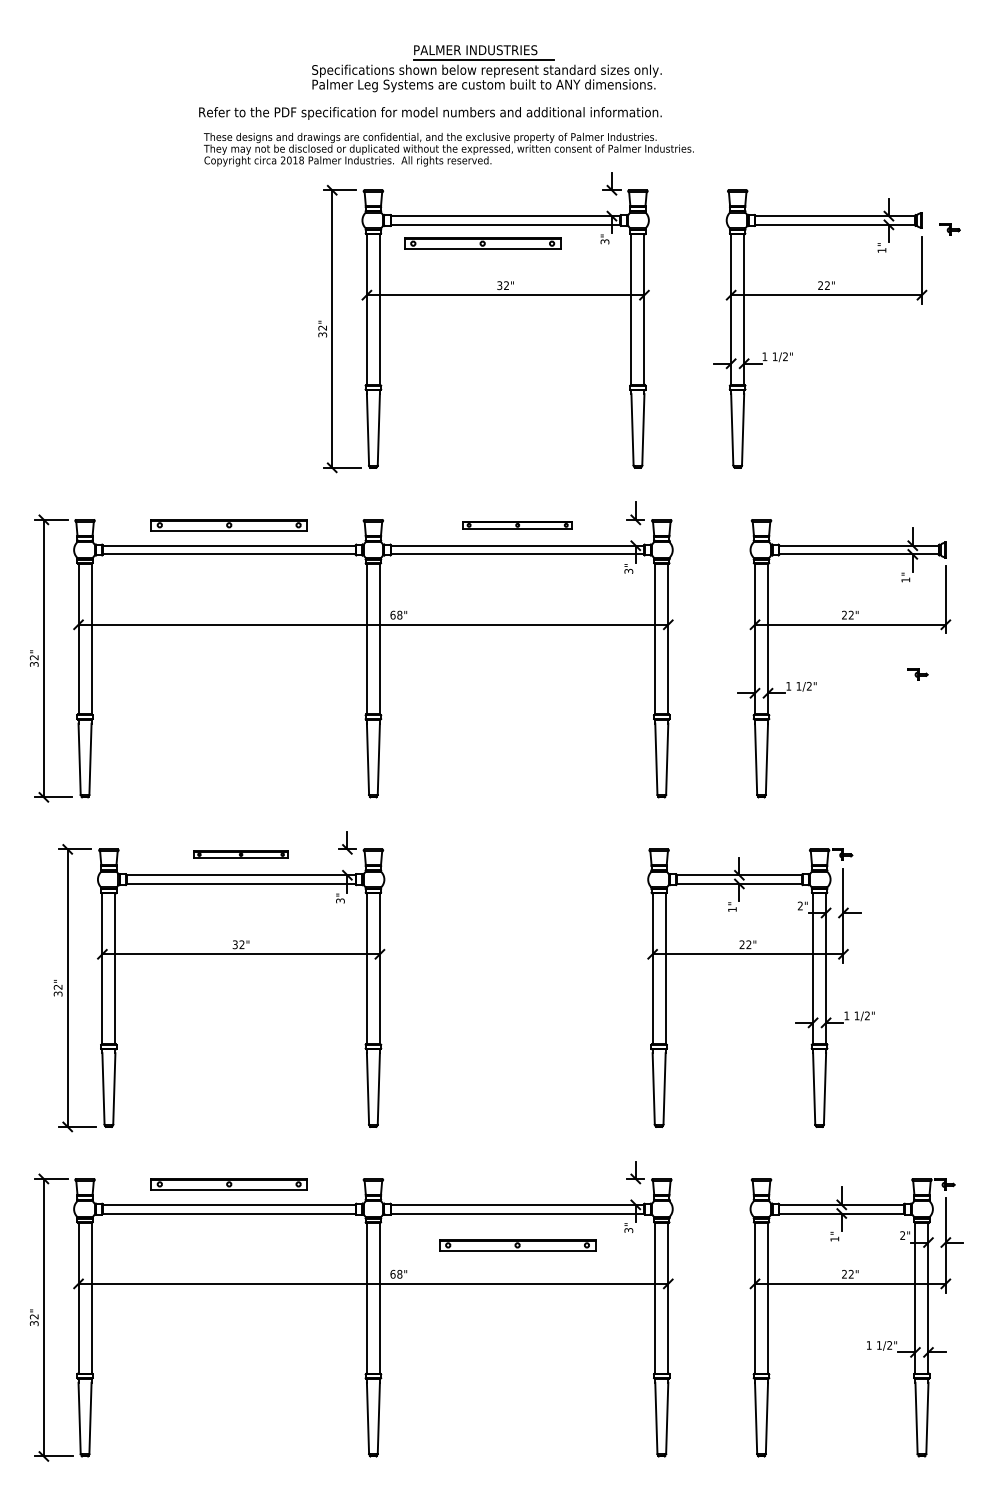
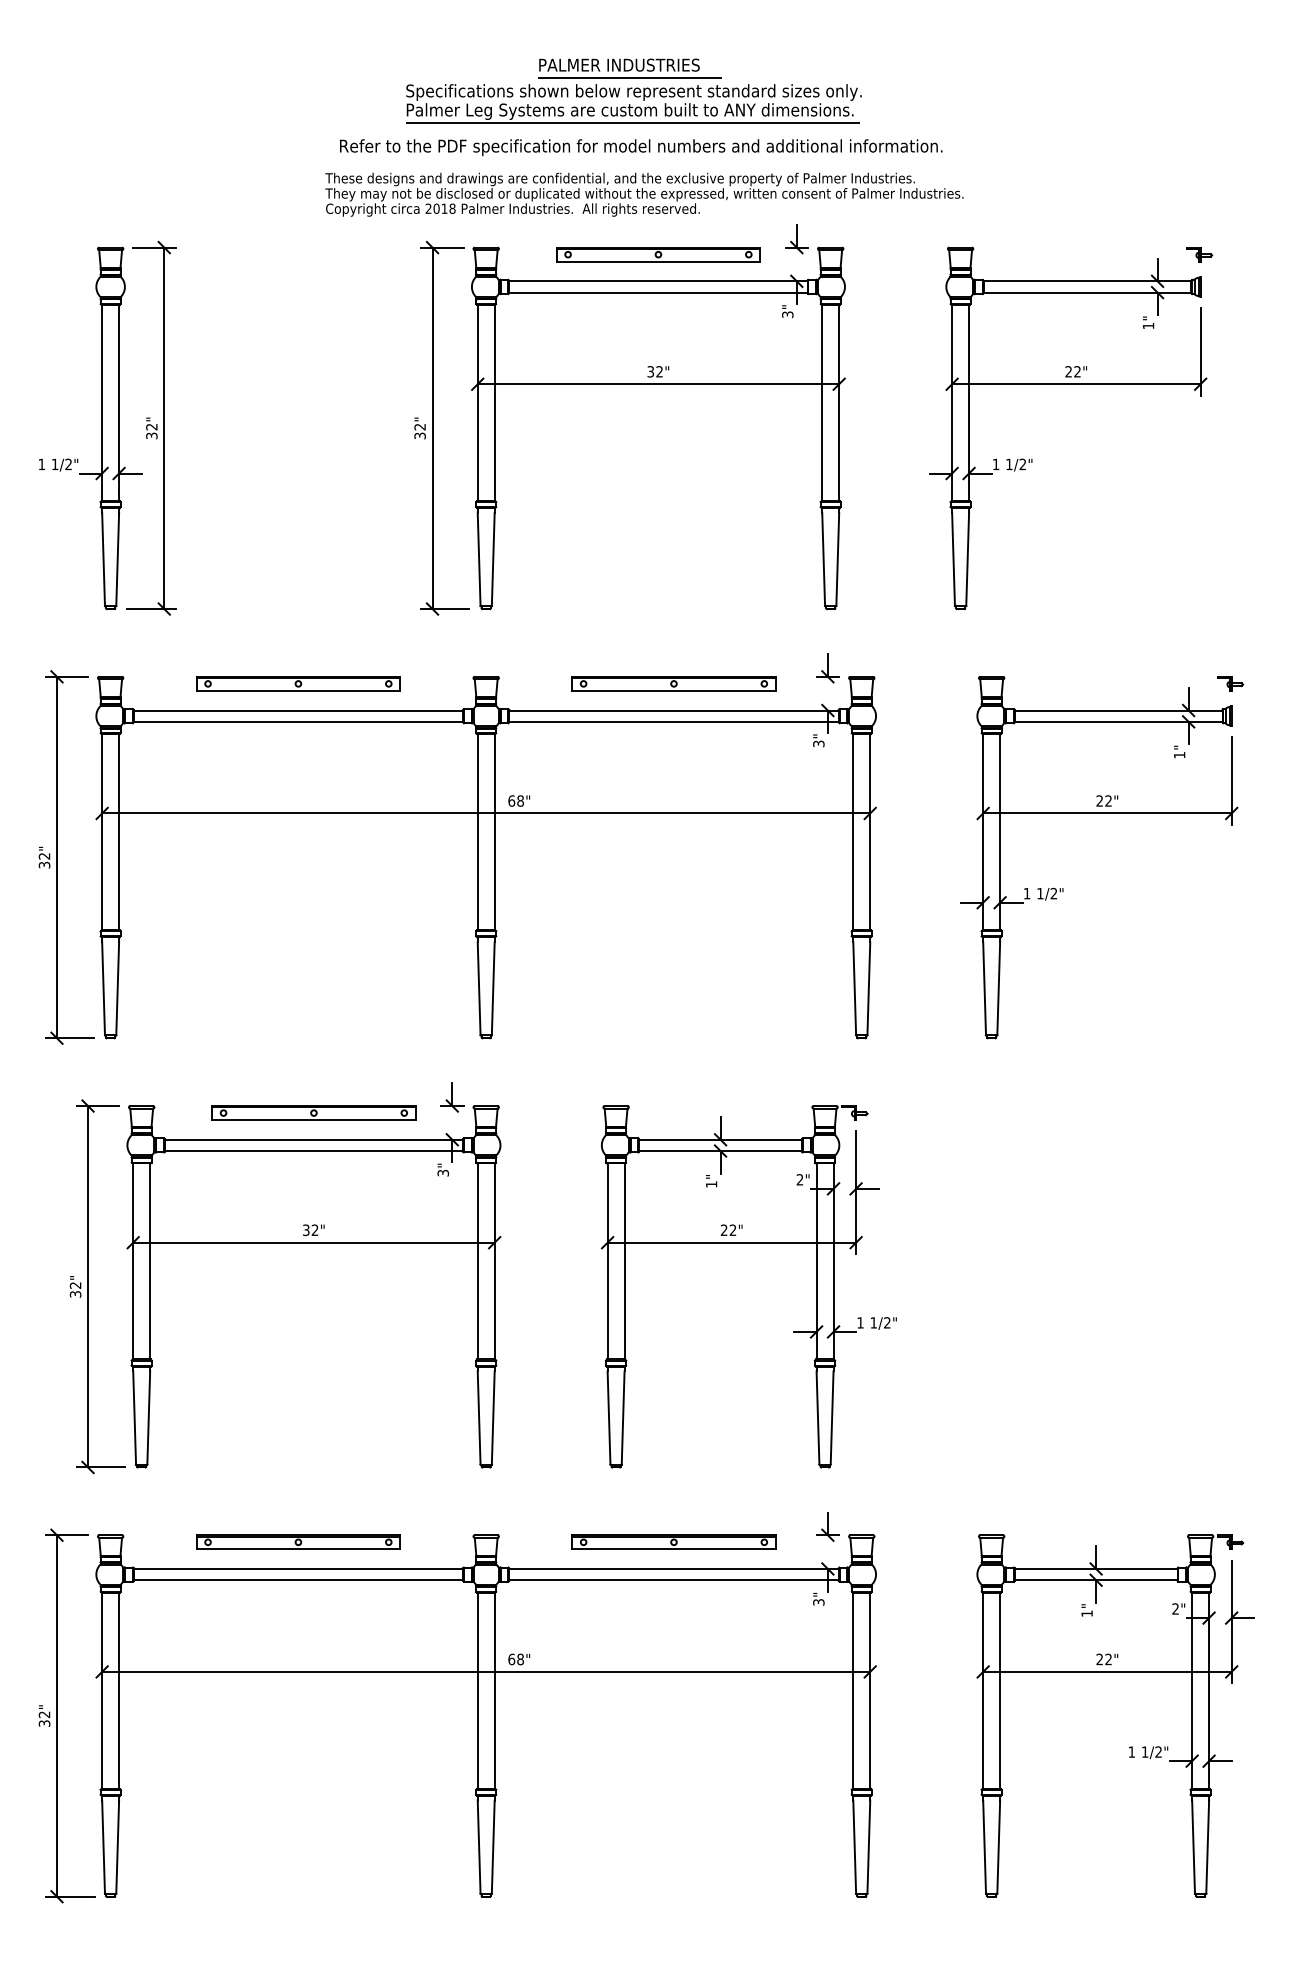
line: (485, 94) -> (632, 122), added
text: (430, 113) -> (641, 147), moved
text: (448, 149) -> (643, 194), moved
part: (949, 229) -> (1198, 254), moved
part: (482, 243) -> (658, 254), moved
part: (82, 329) -> (107, 428), added
part: (517, 525) -> (673, 684), size x1.43
part: (917, 674) -> (1229, 684), moved
part: (240, 854) -> (313, 1112), size x1.67
part: (760, 954) -> (748, 1242), moved
part: (517, 1245) -> (673, 1542), moved

